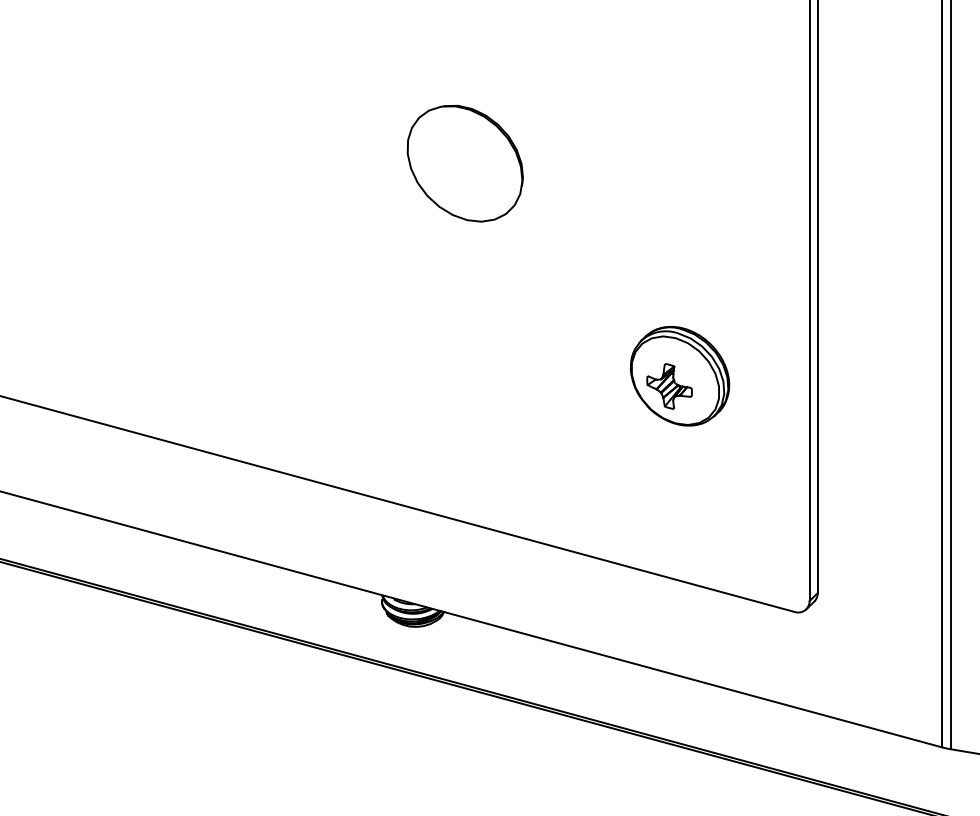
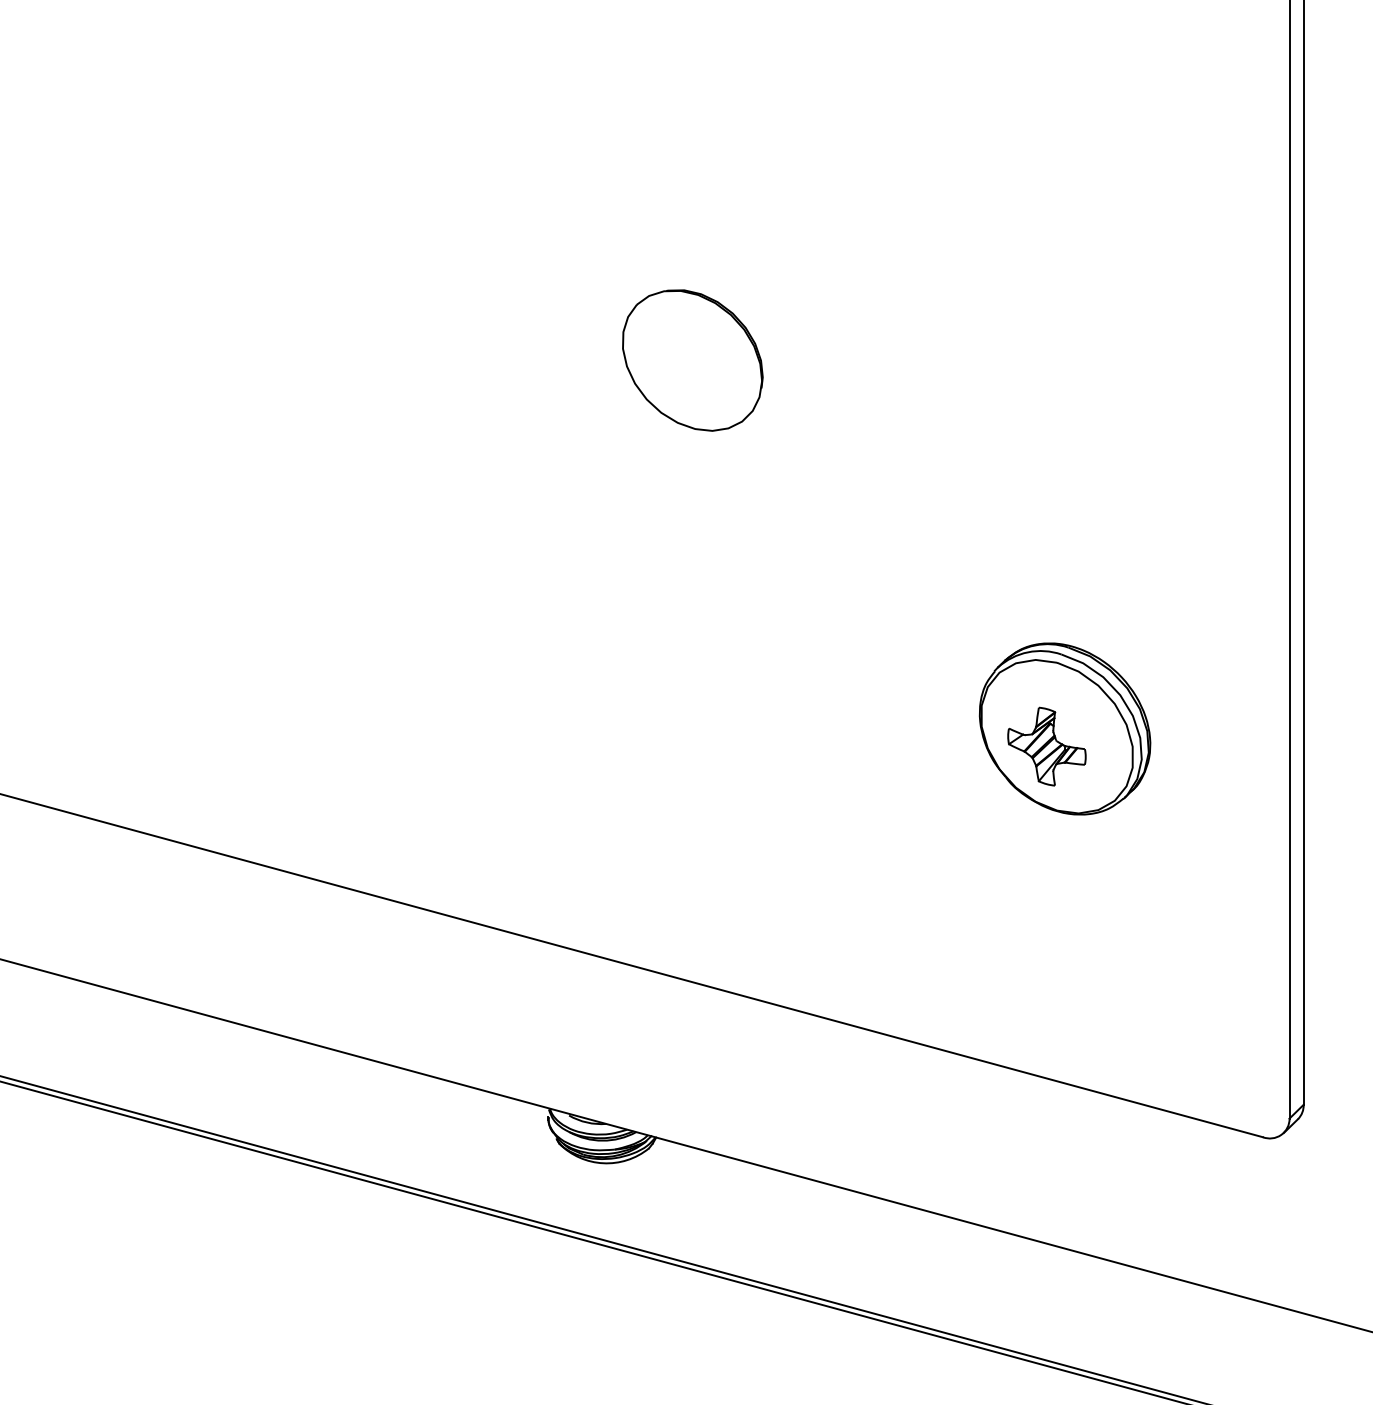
part: (464, 163) -> (691, 360), size x0.7

